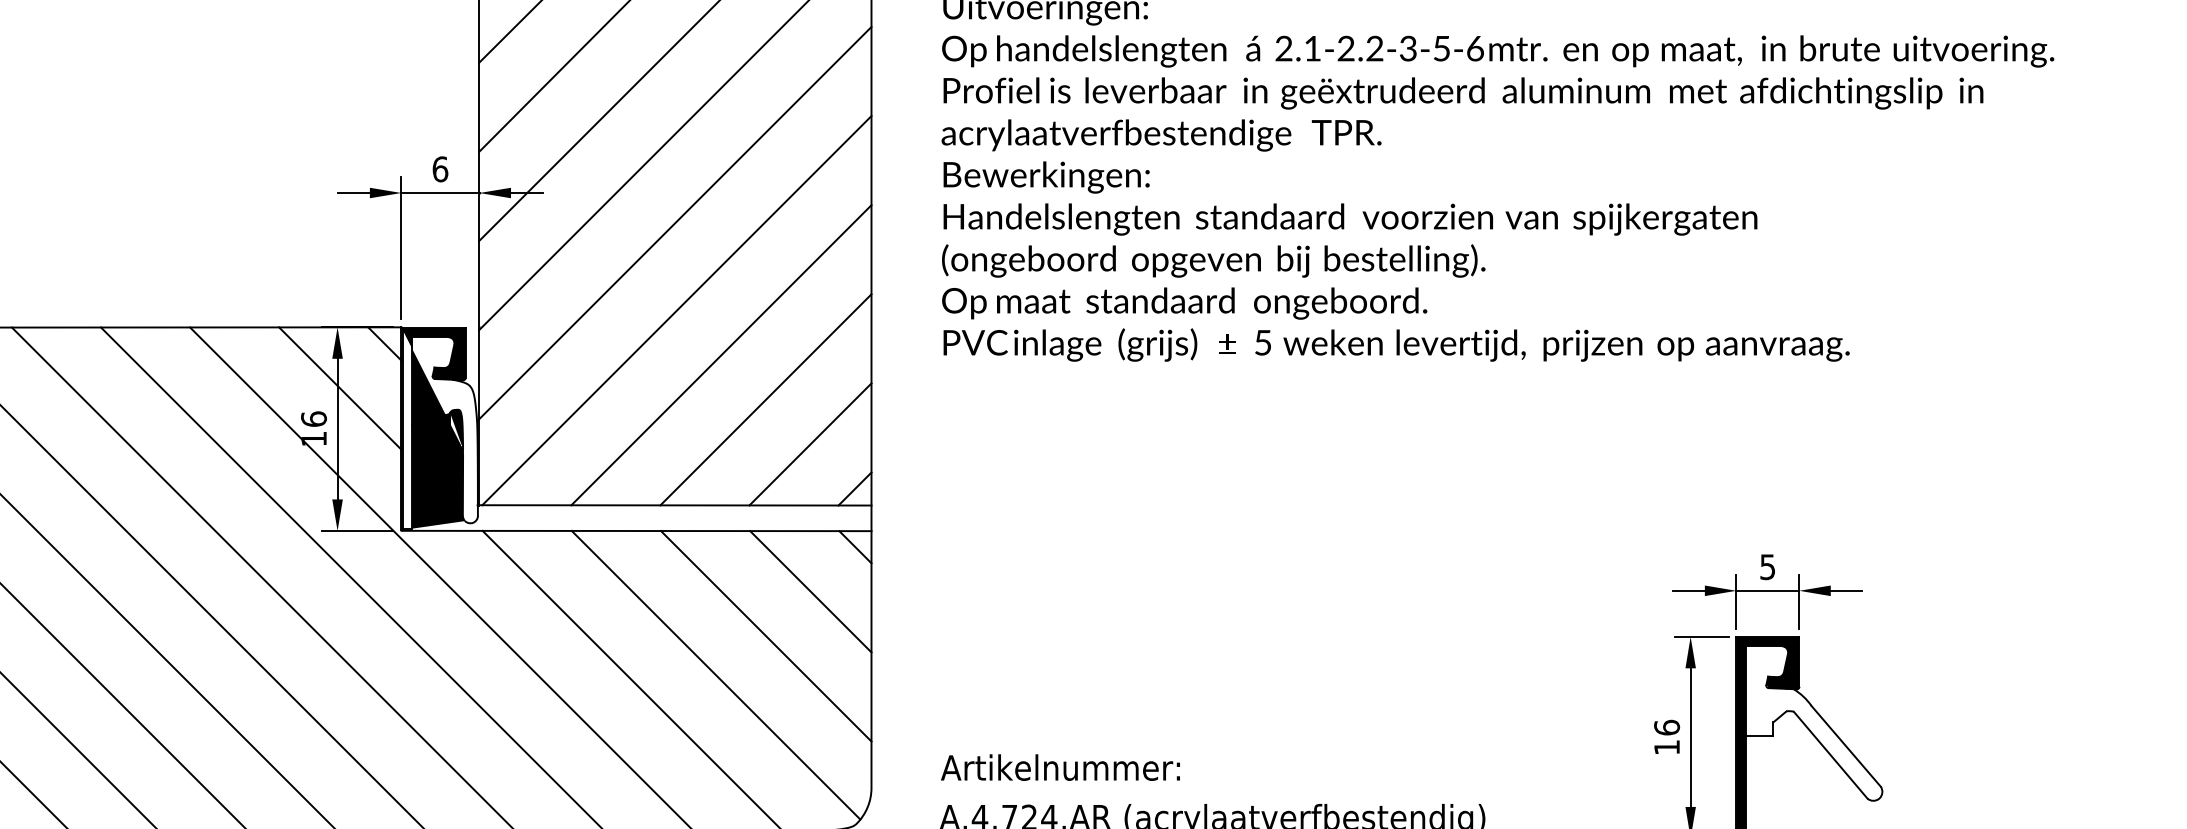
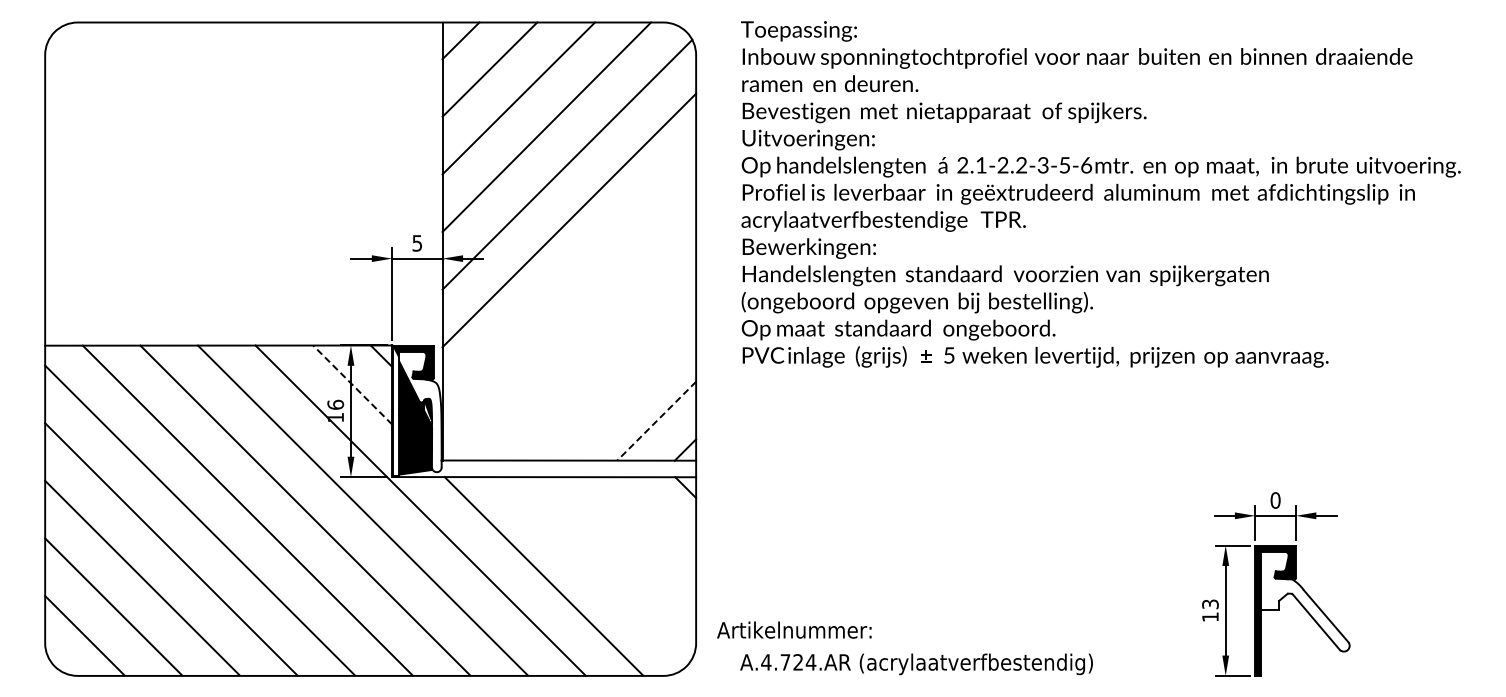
text: (440, 169) -> (417, 243), 6 -> 5
line: (675, 222) -> (569, 277), removed
line: (677, 310) -> (570, 334), removed
line: (722, 355) -> (599, 363), removed
line: (339, 389) -> (352, 385), solid -> dashed
line: (765, 400) -> (627, 392), removed
line: (810, 444) -> (656, 421), solid -> dashed
text: (1767, 567) -> (1275, 500), 5 -> 0
line: (810, 591) -> (656, 516), removed
line: (766, 636) -> (628, 545), removed
line: (715, 675) -> (595, 570), removed
text: (1667, 727) -> (1210, 604), 16 -> 13
text: (1060, 766) -> (794, 629), moved

